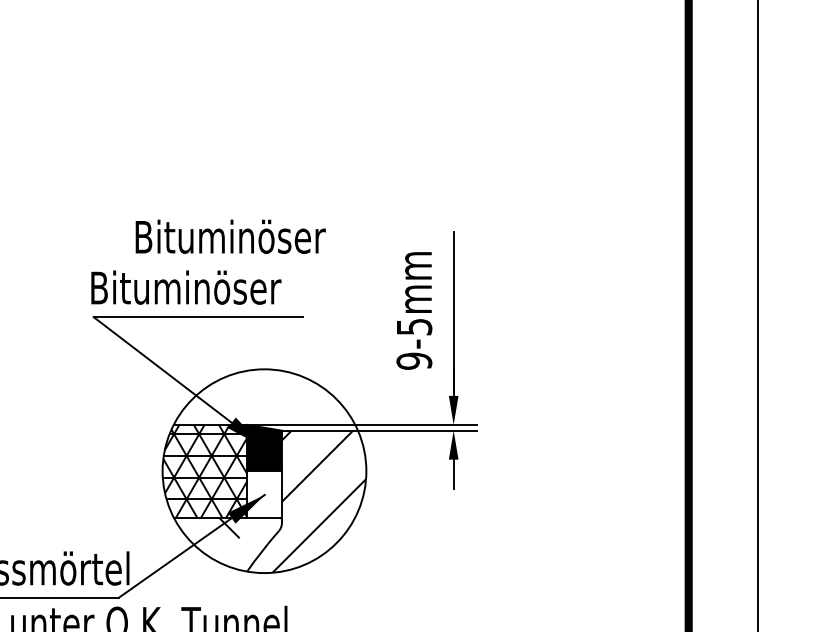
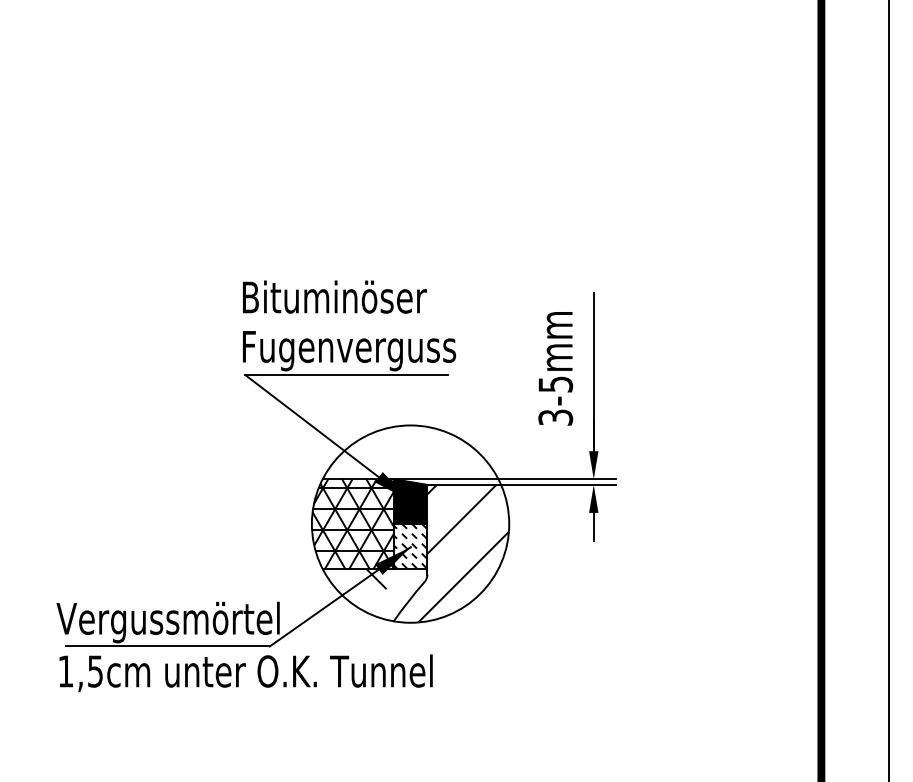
text: (230, 236) -> (334, 296), moved
text: (203, 291) -> (351, 350), Bituminöser -> Fugenverguss
text: (414, 361) -> (555, 417), 9-5mm -> 3-5mm
hatch: (263, 494) -> (409, 546), added

